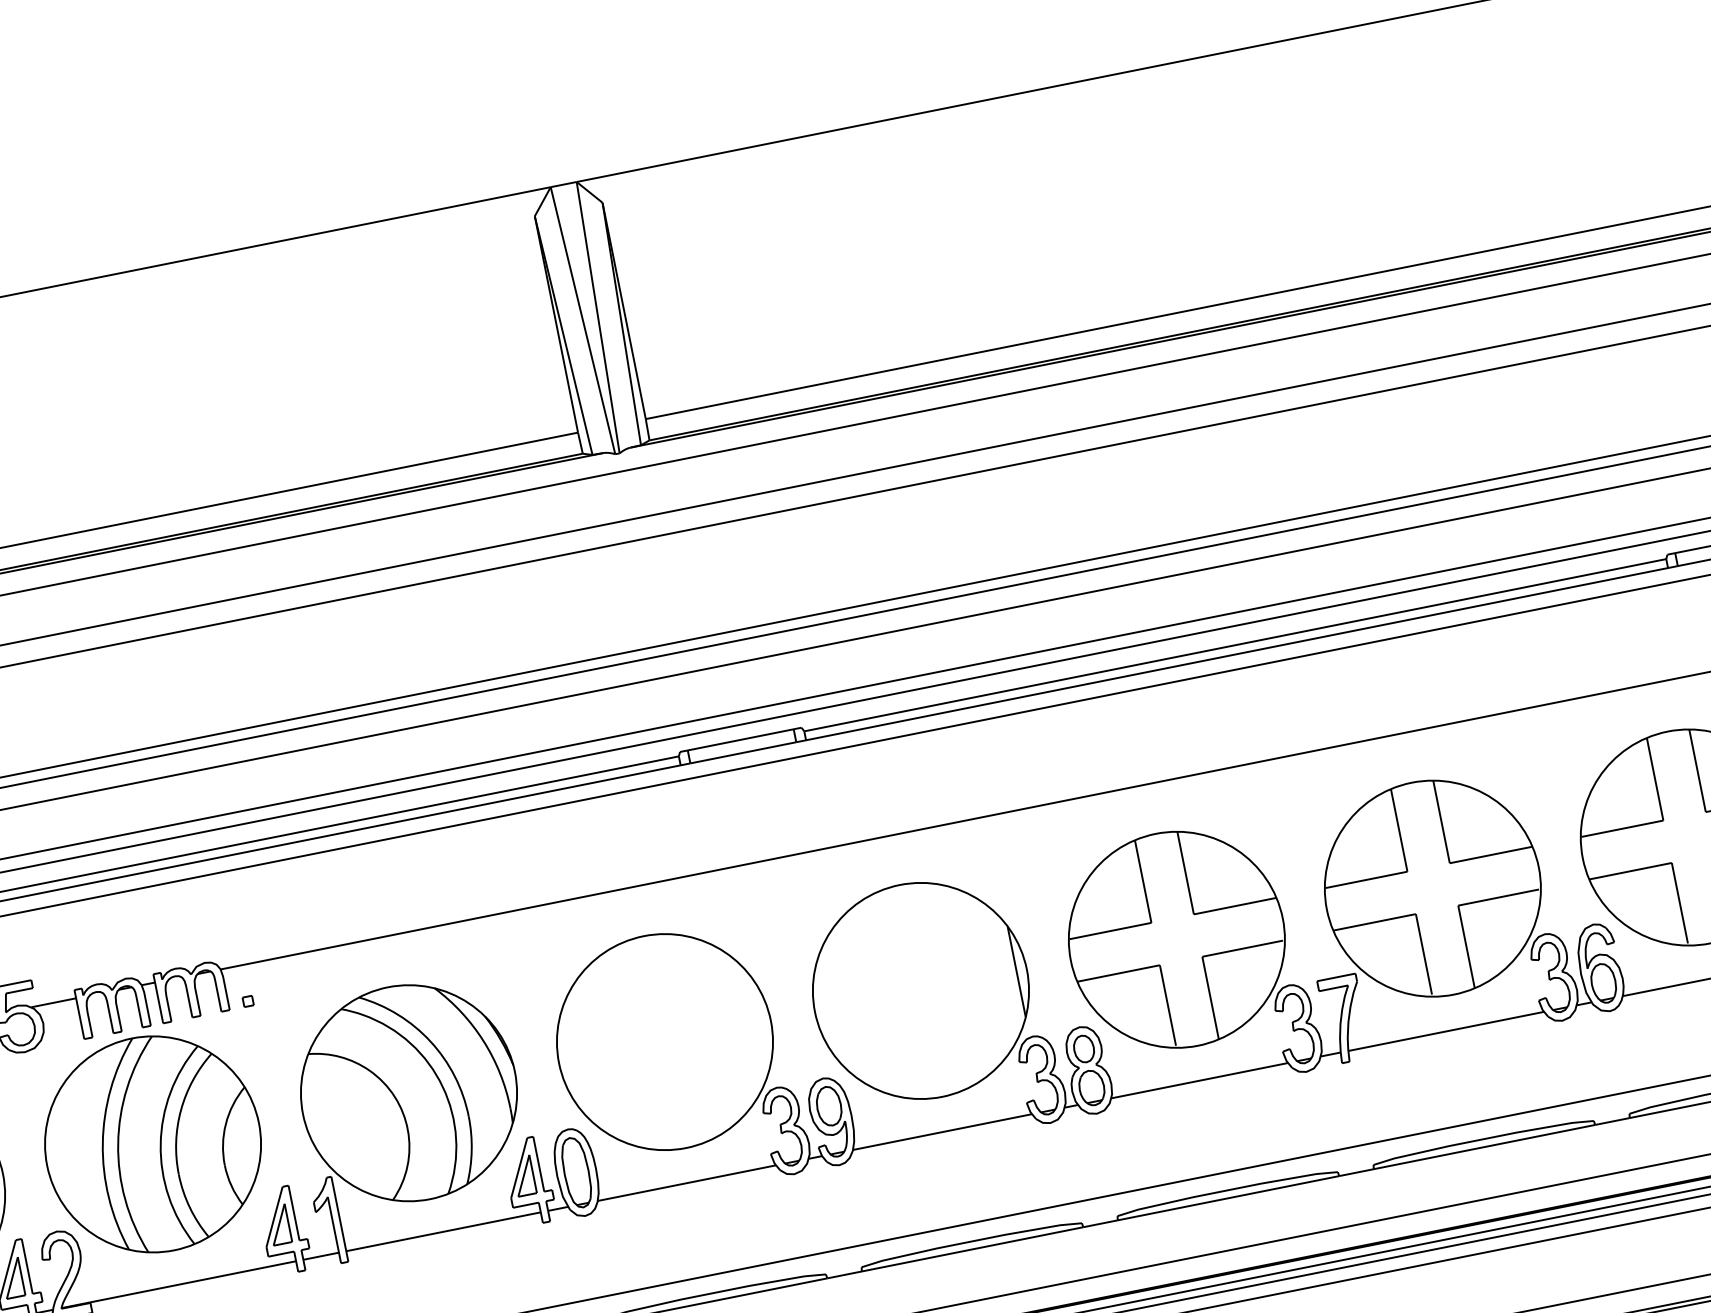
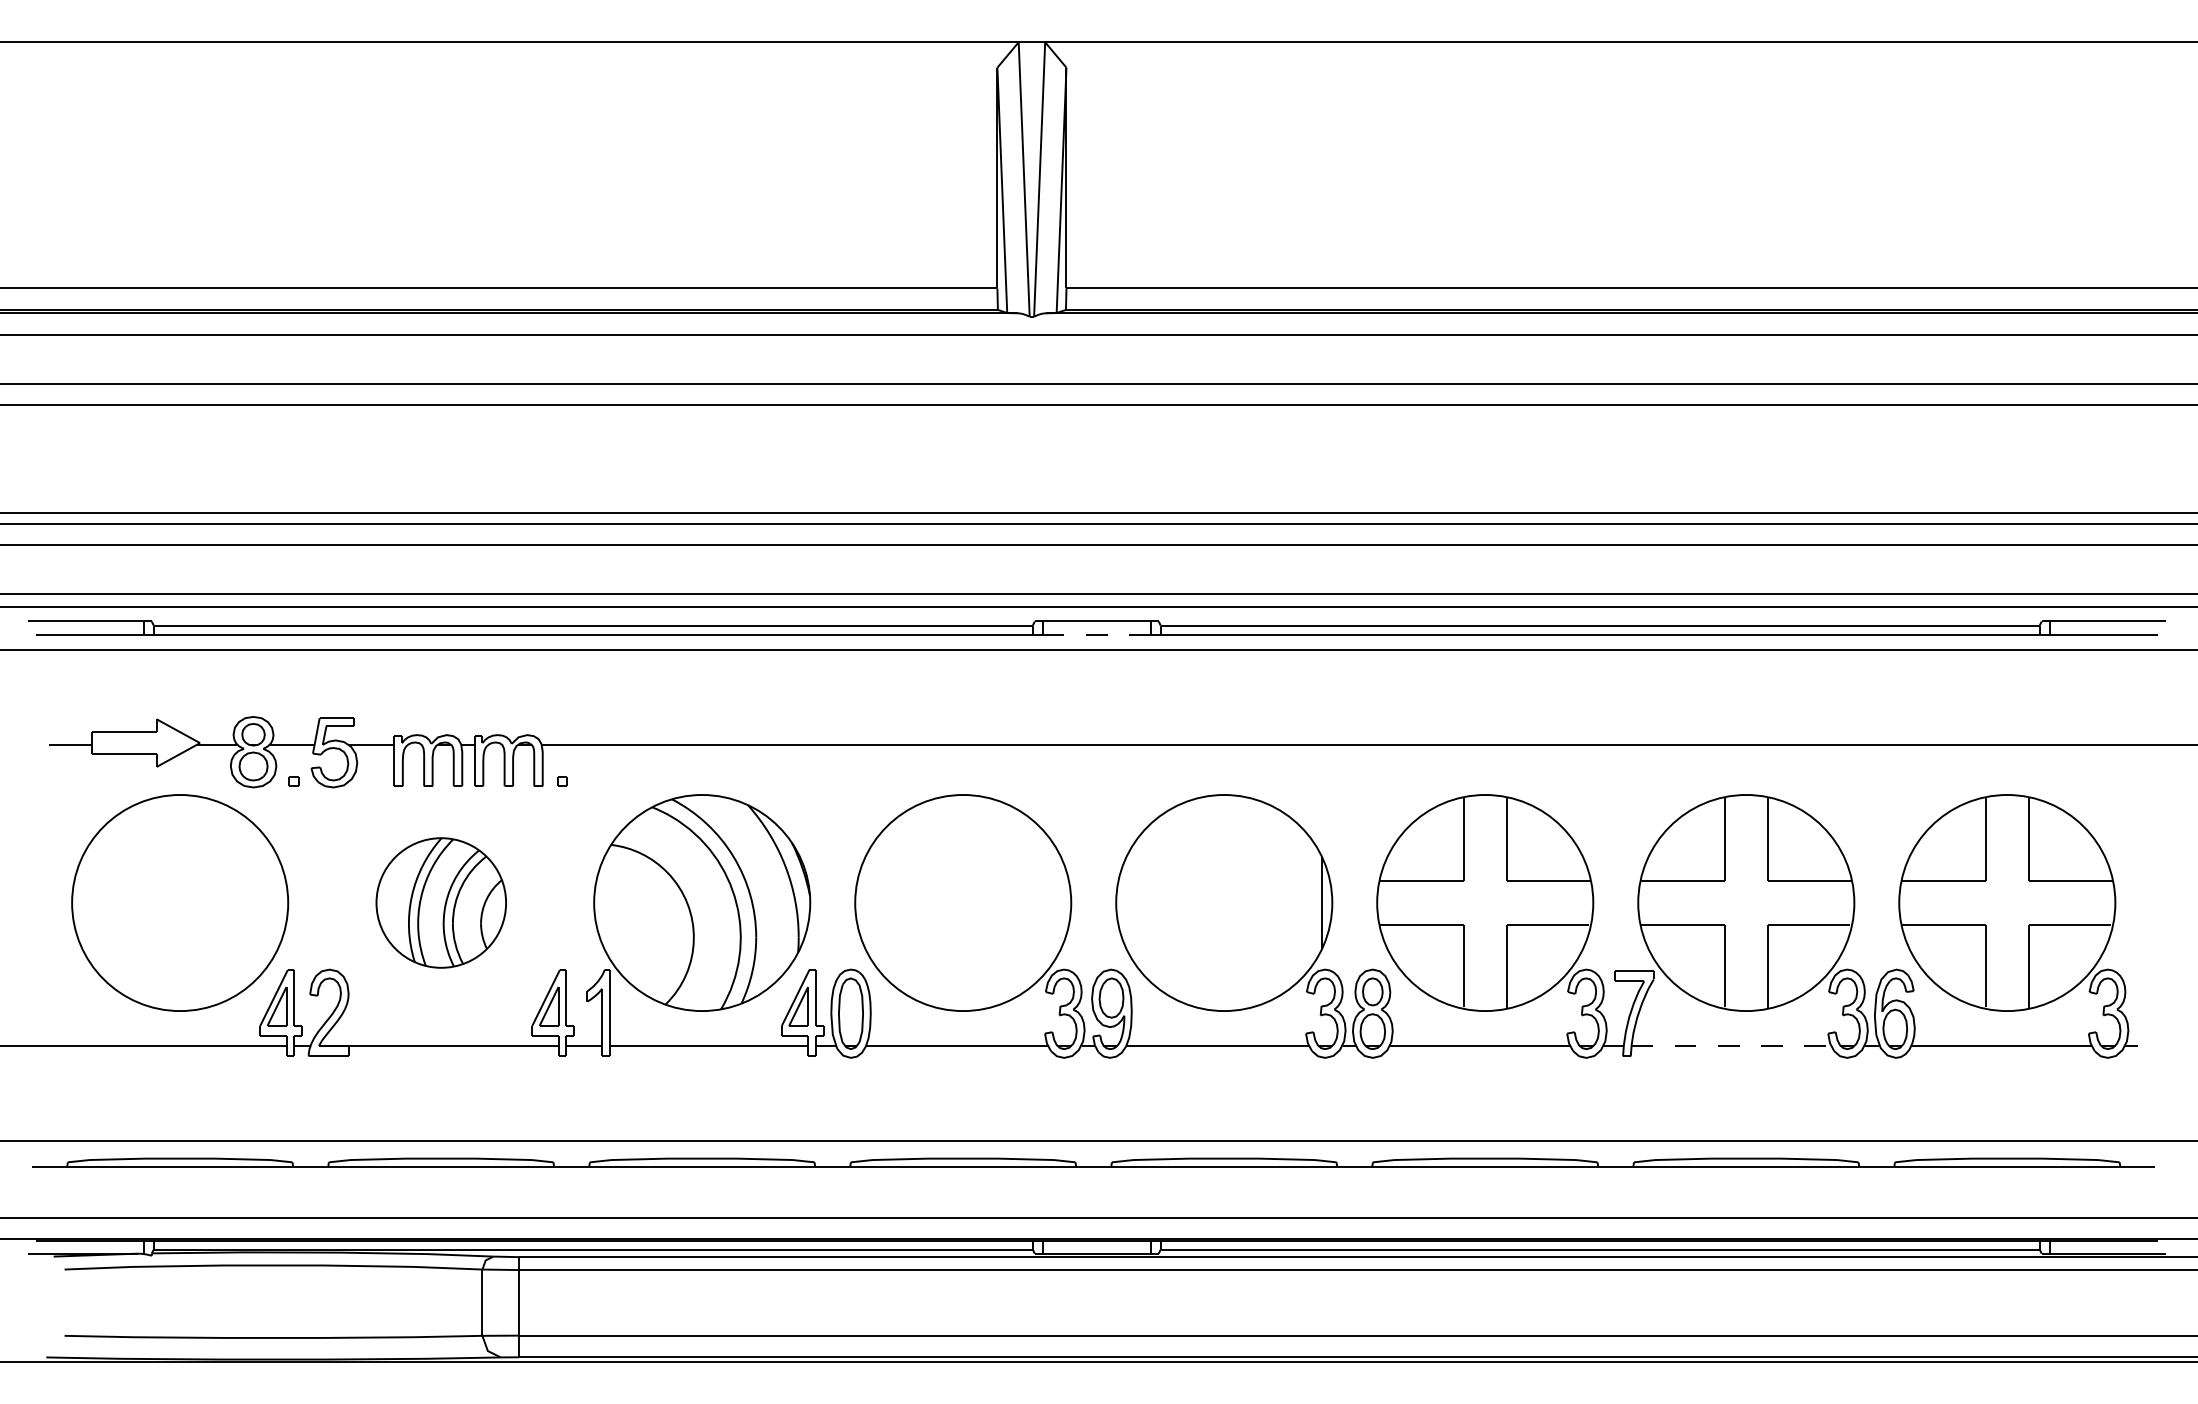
line: (744, 752) -> (1097, 634), solid -> dashed
line: (1446, 1031) -> (1731, 1045), solid -> dashed
part: (153, 1143) -> (441, 902), size x0.6

